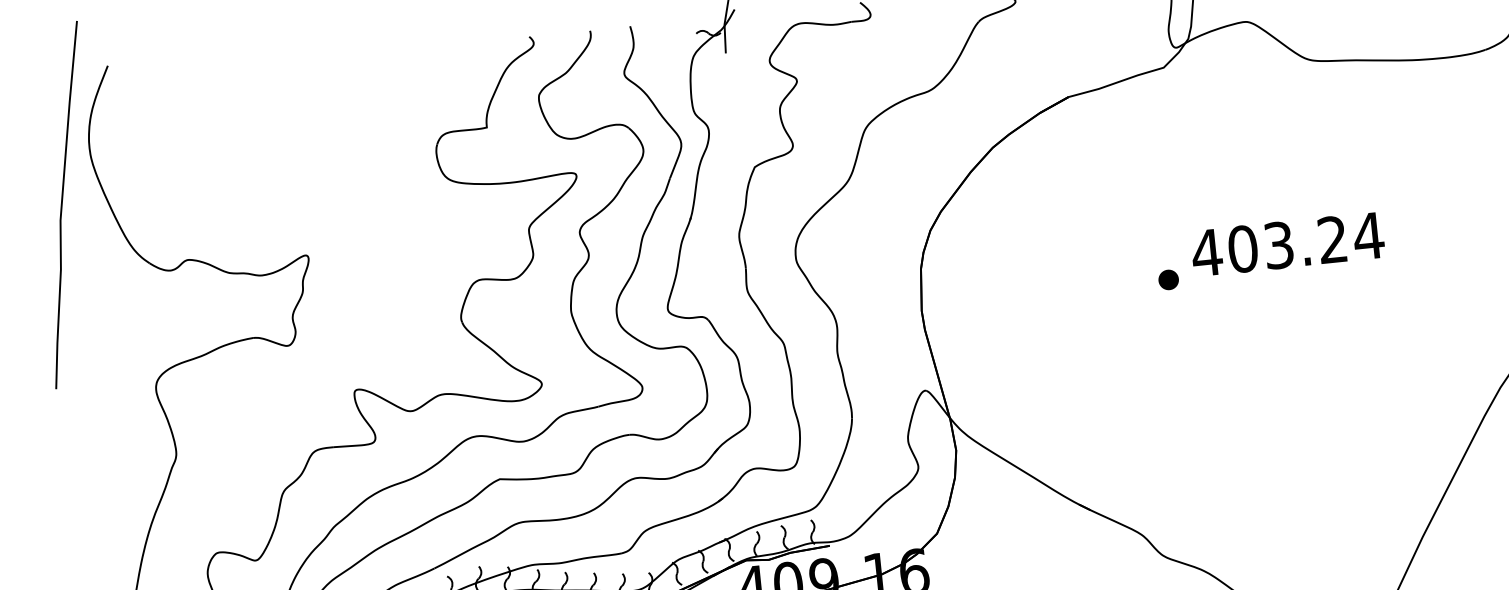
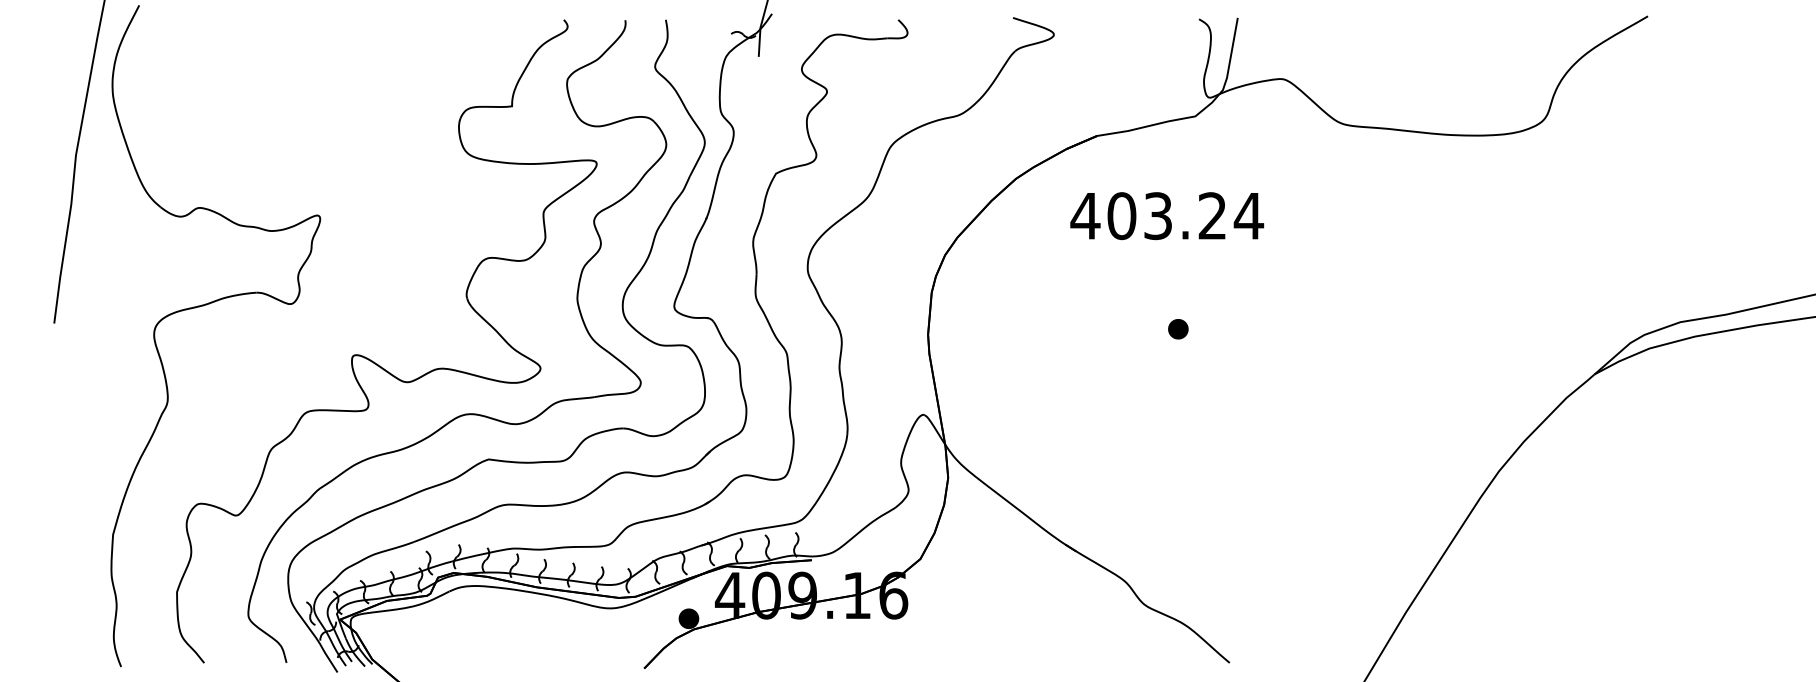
text: (1288, 244) -> (1167, 216), moved

